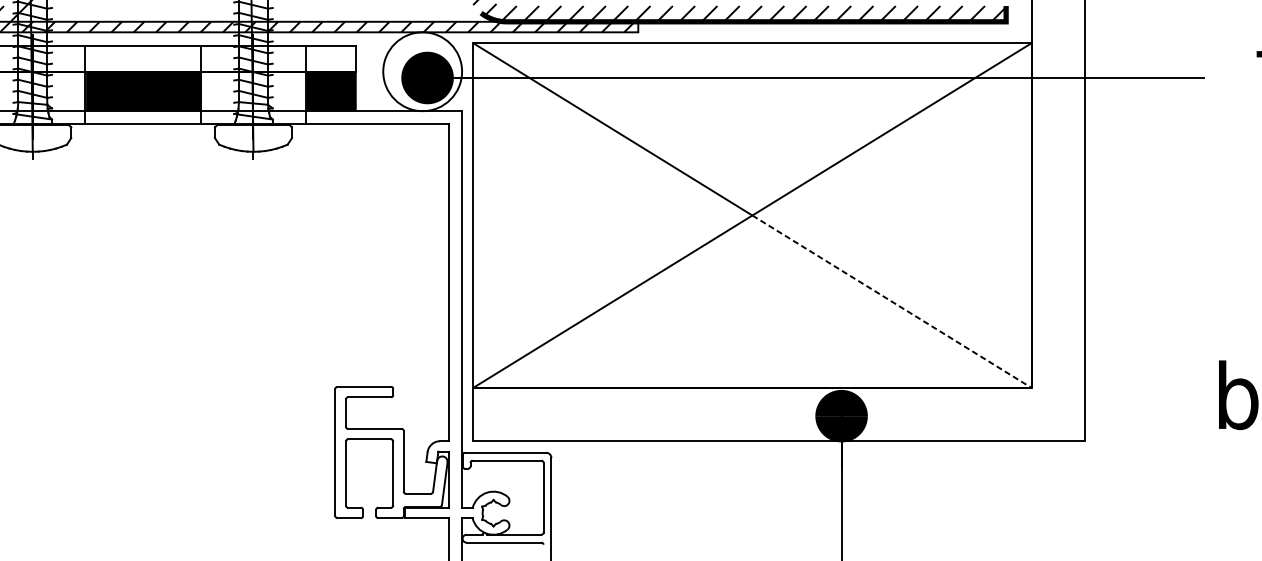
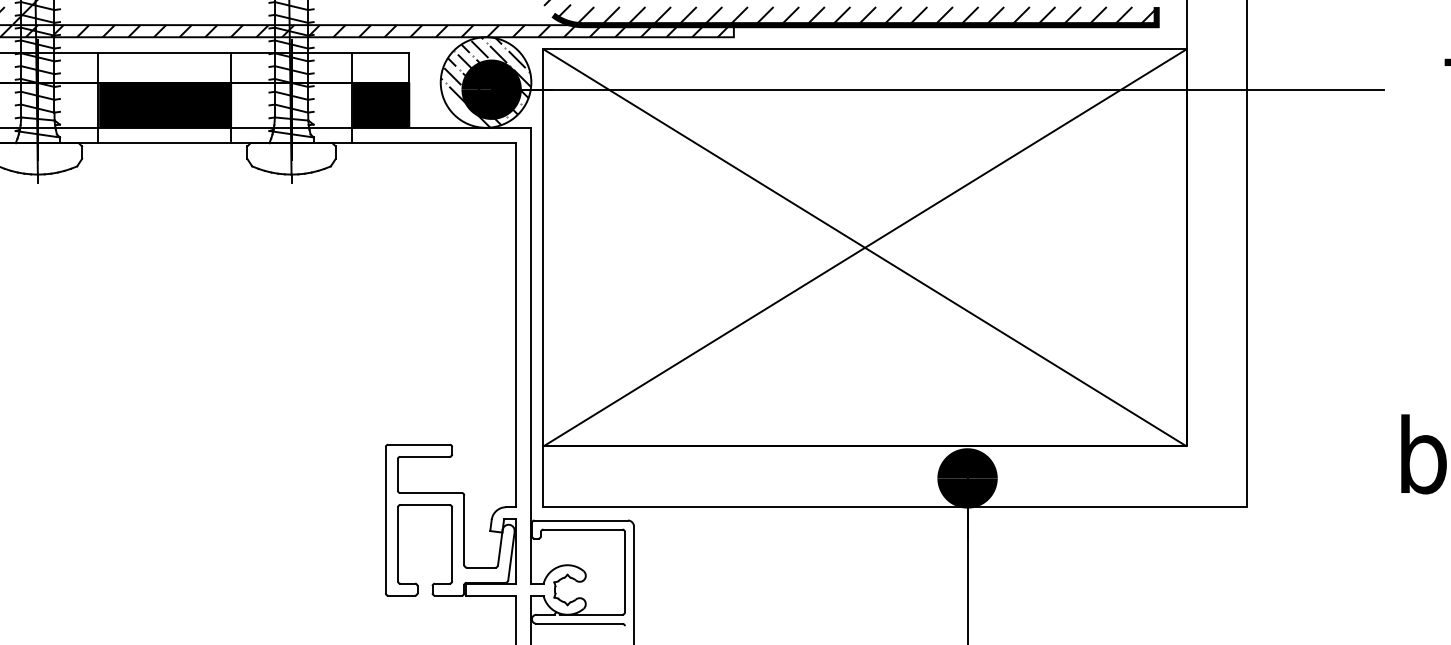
hatch: (422, 71) -> (485, 82), added
line: (892, 302) -> (1026, 347), dashed -> solid

